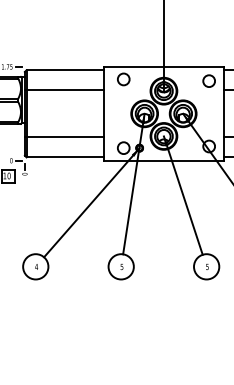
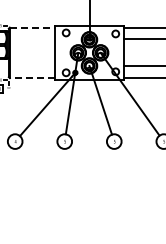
line: (65, 70) -> (32, 27), solid -> dashed
line: (63, 90) -> (31, 39), removed
line: (63, 137) -> (31, 66), removed
line: (63, 157) -> (31, 78), solid -> dashed

